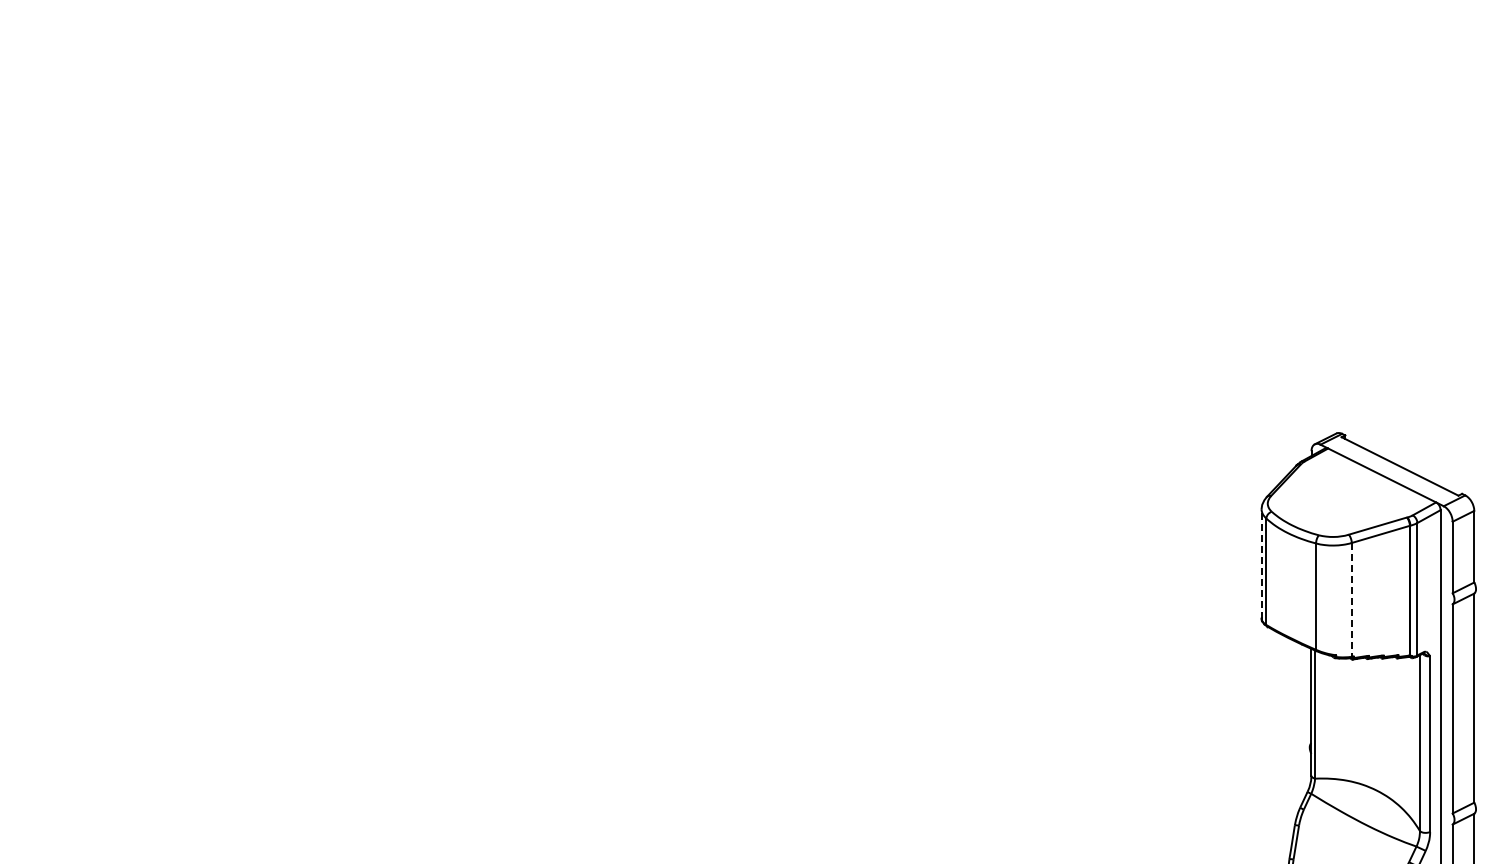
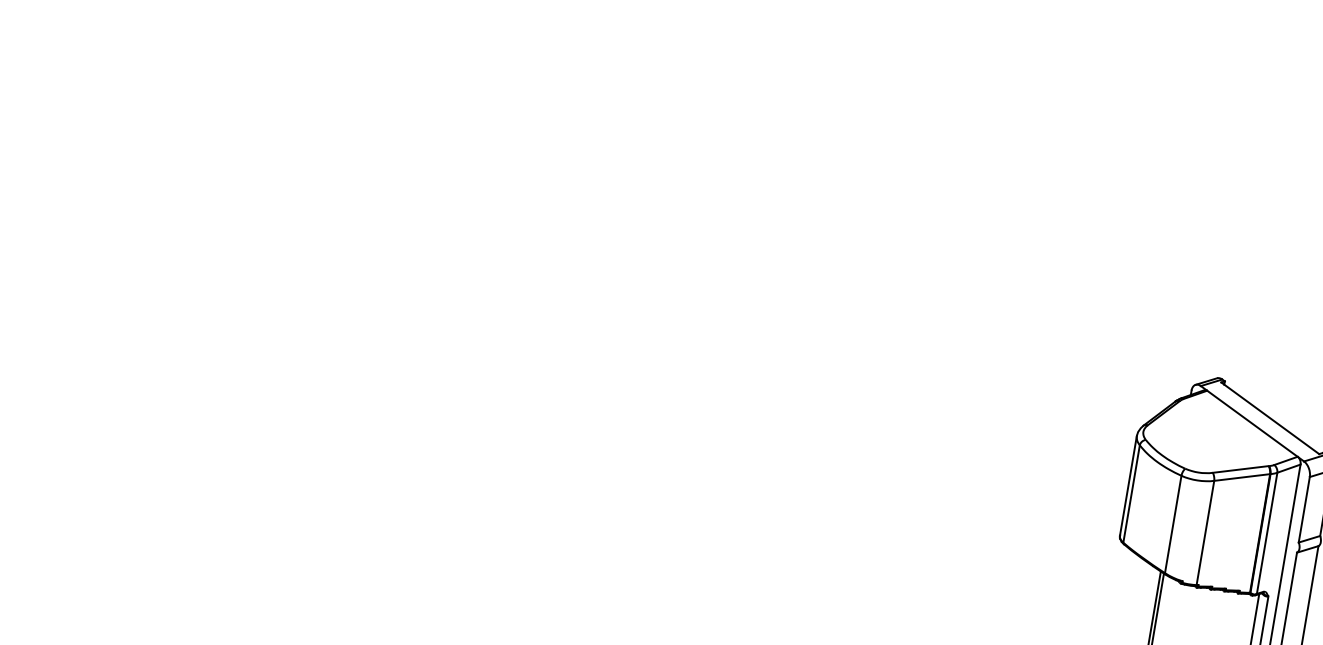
line: (1261, 563) -> (1128, 485), dashed -> solid
line: (1351, 599) -> (1205, 532), dashed -> solid

